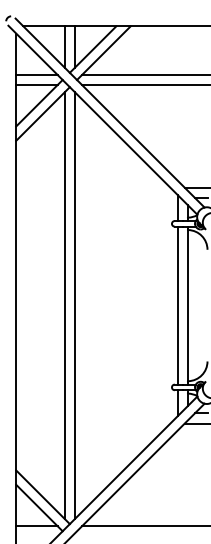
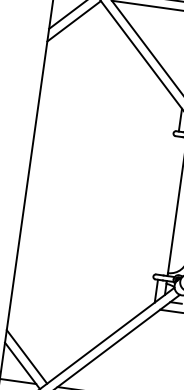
line: (64, 305) -> (69, 191), removed
line: (74, 305) -> (78, 192), removed
line: (177, 305) -> (168, 205), removed

